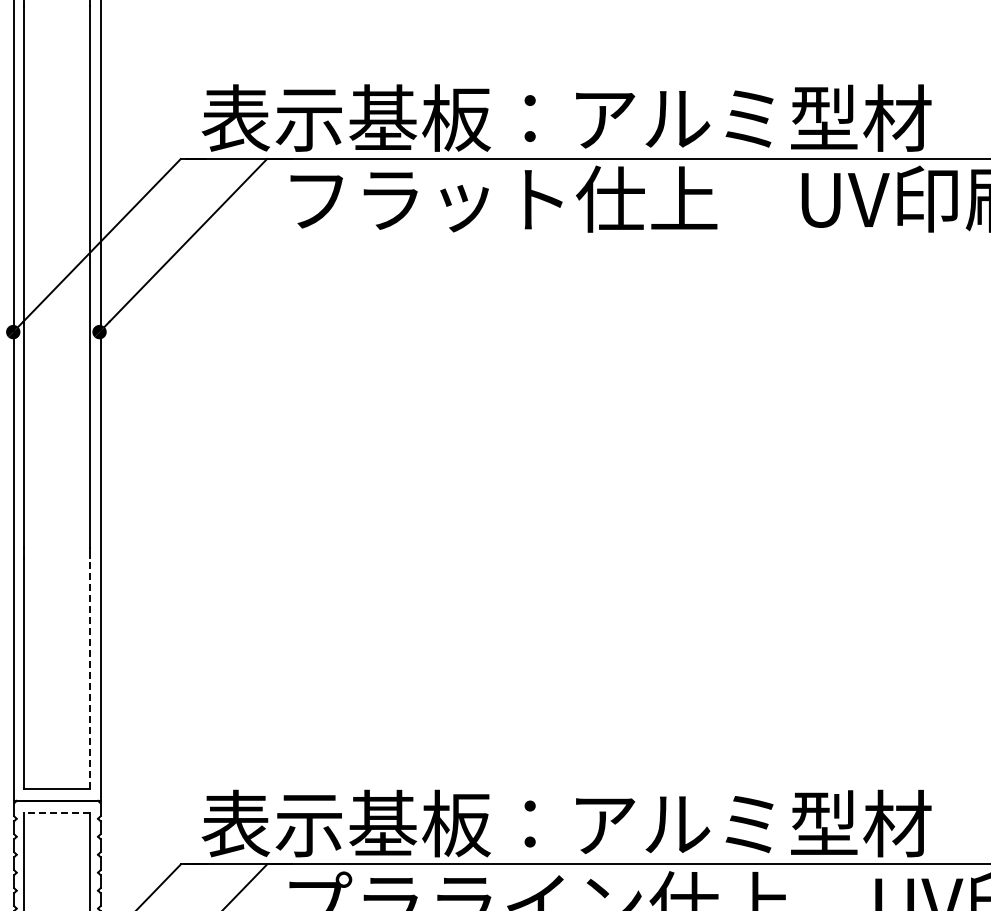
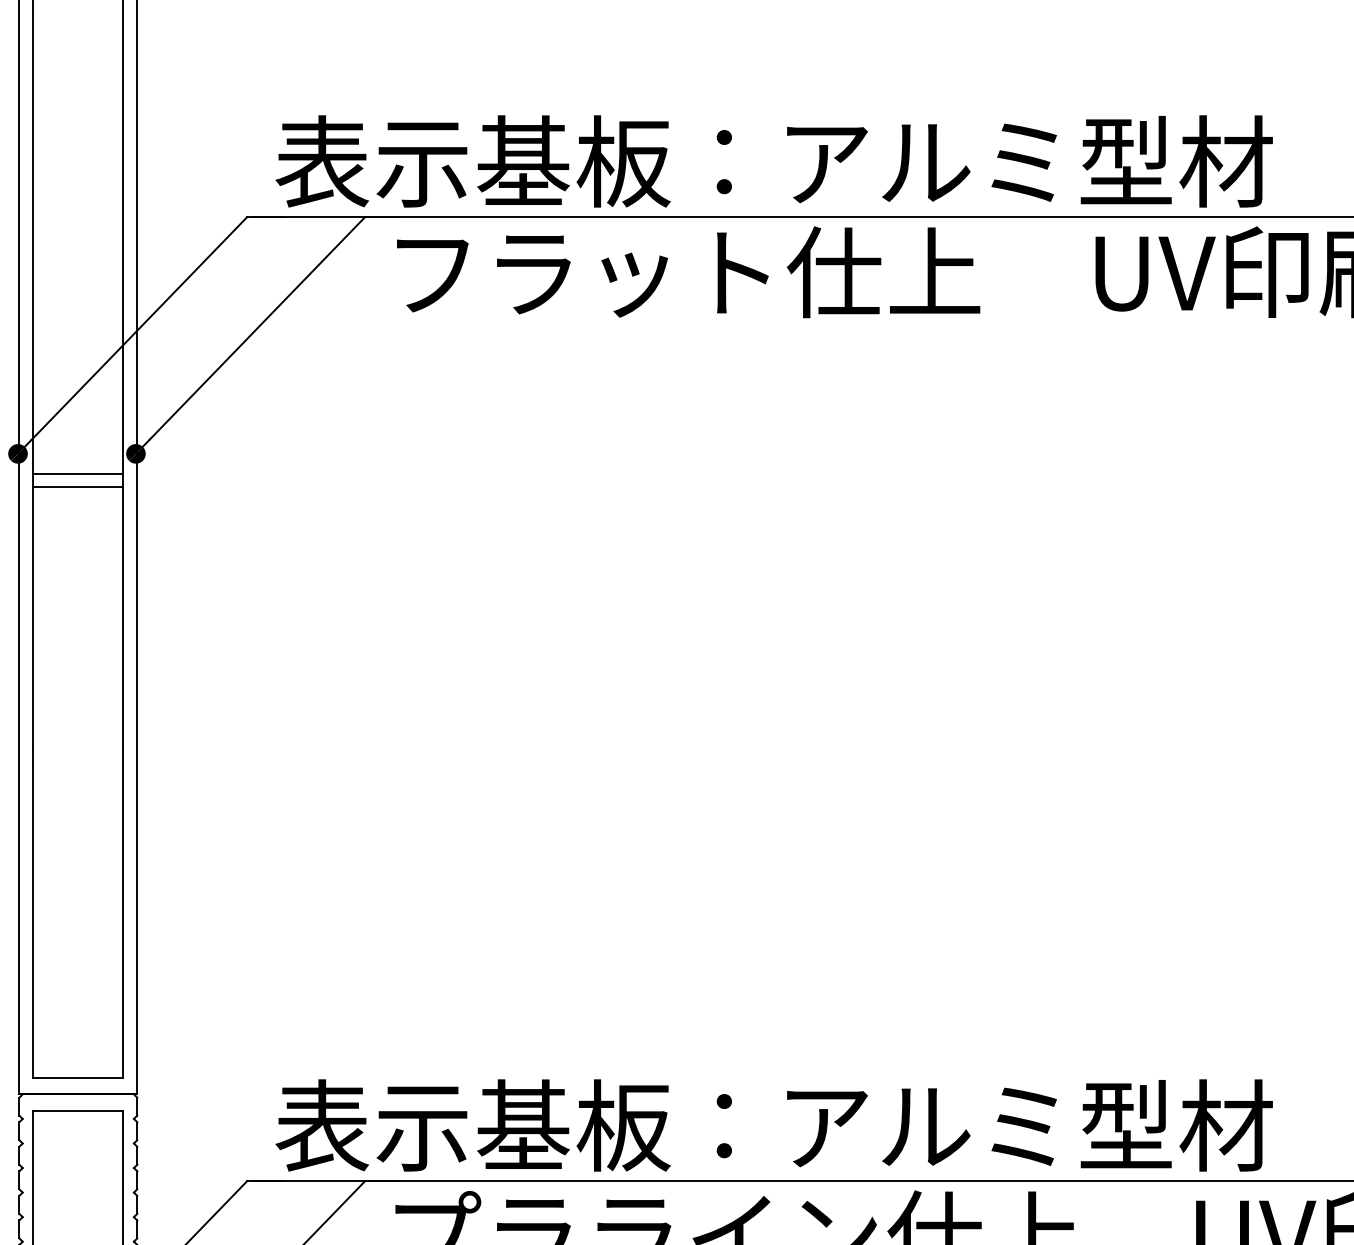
line: (57, 346) -> (78, 473), added
line: (57, 356) -> (78, 487), added
line: (90, 673) -> (123, 920), dashed -> solid
line: (57, 812) -> (78, 1110), dashed -> solid

